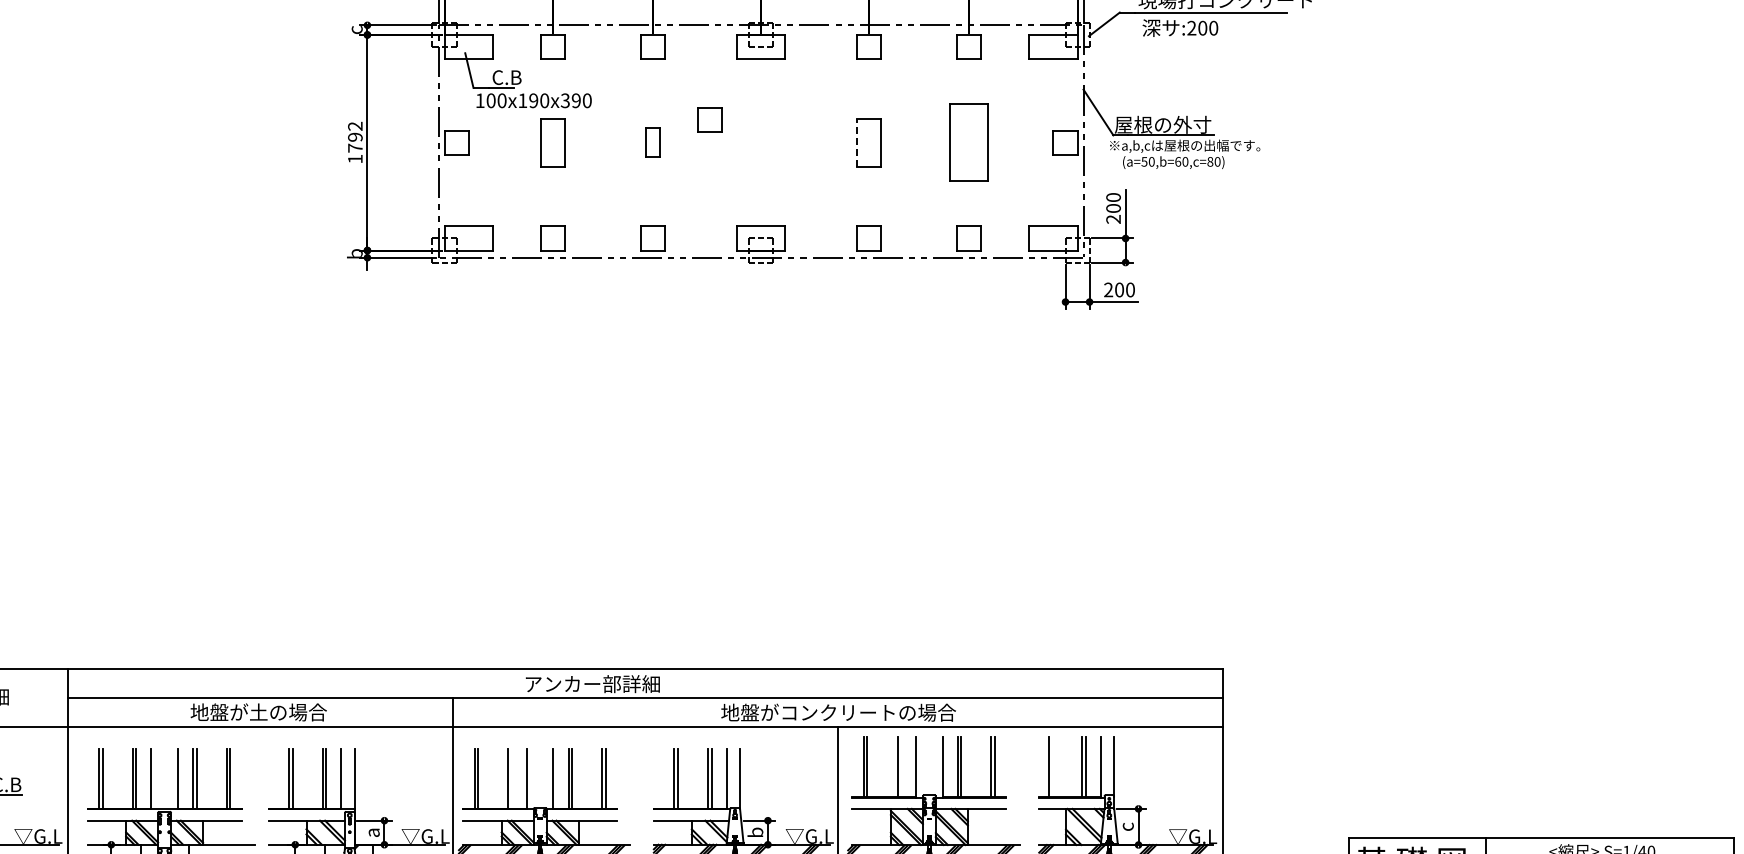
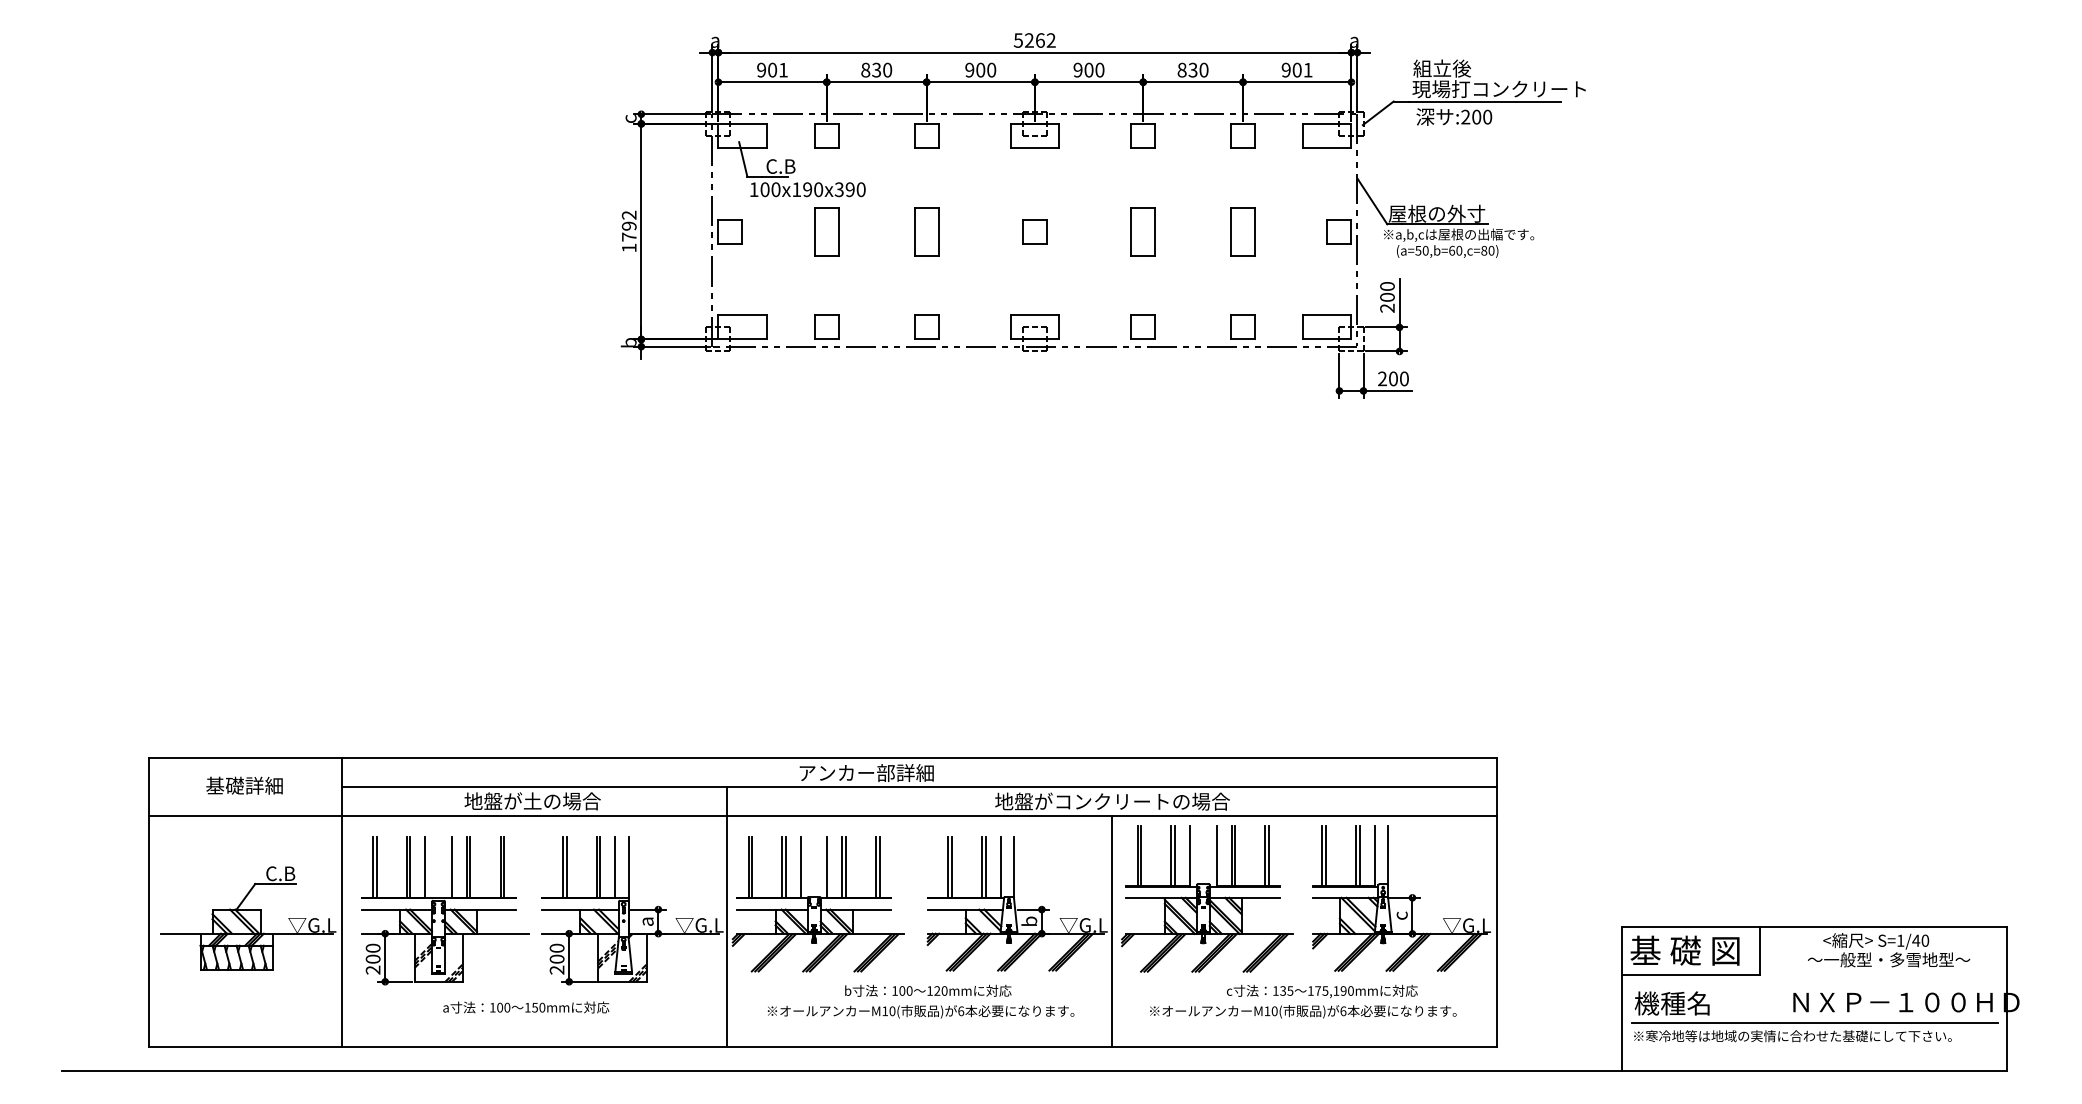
part: (709, 119) -> (1034, 231), moved
part: (652, 142) -> (926, 231), size x1.67
line: (857, 142) -> (1131, 231), dashed -> solid
part: (968, 142) -> (1242, 231), size x0.62
line: (901, 766) -> (1175, 855), added
line: (1052, 766) -> (1326, 855), added
line: (511, 778) -> (785, 867), added

